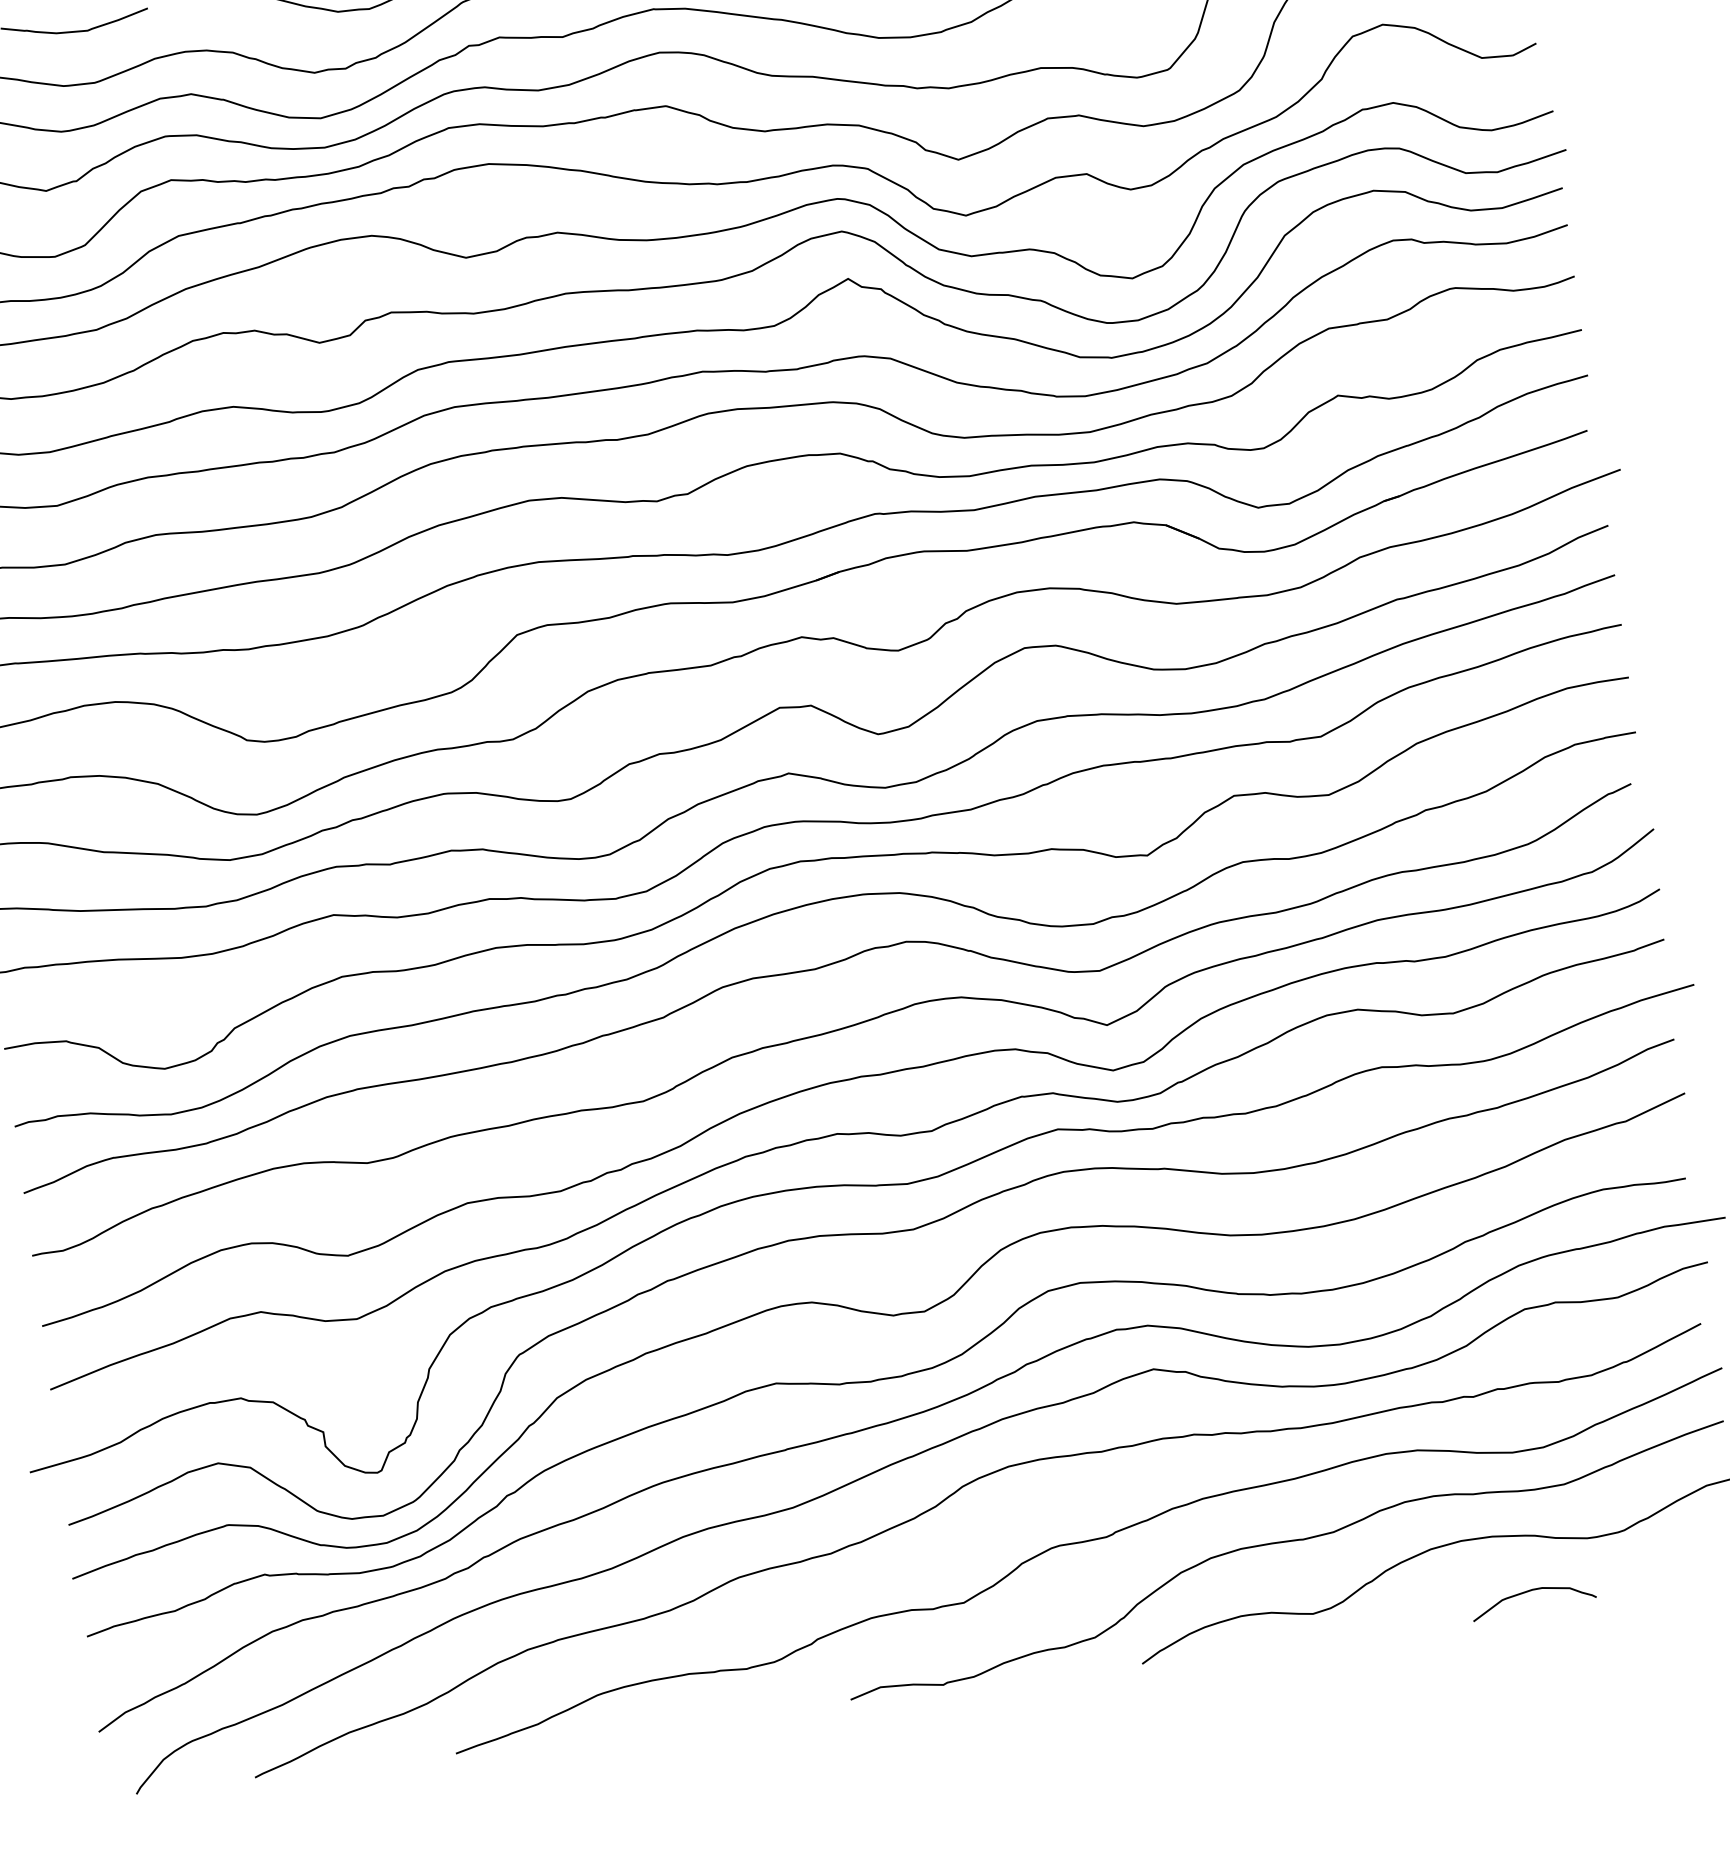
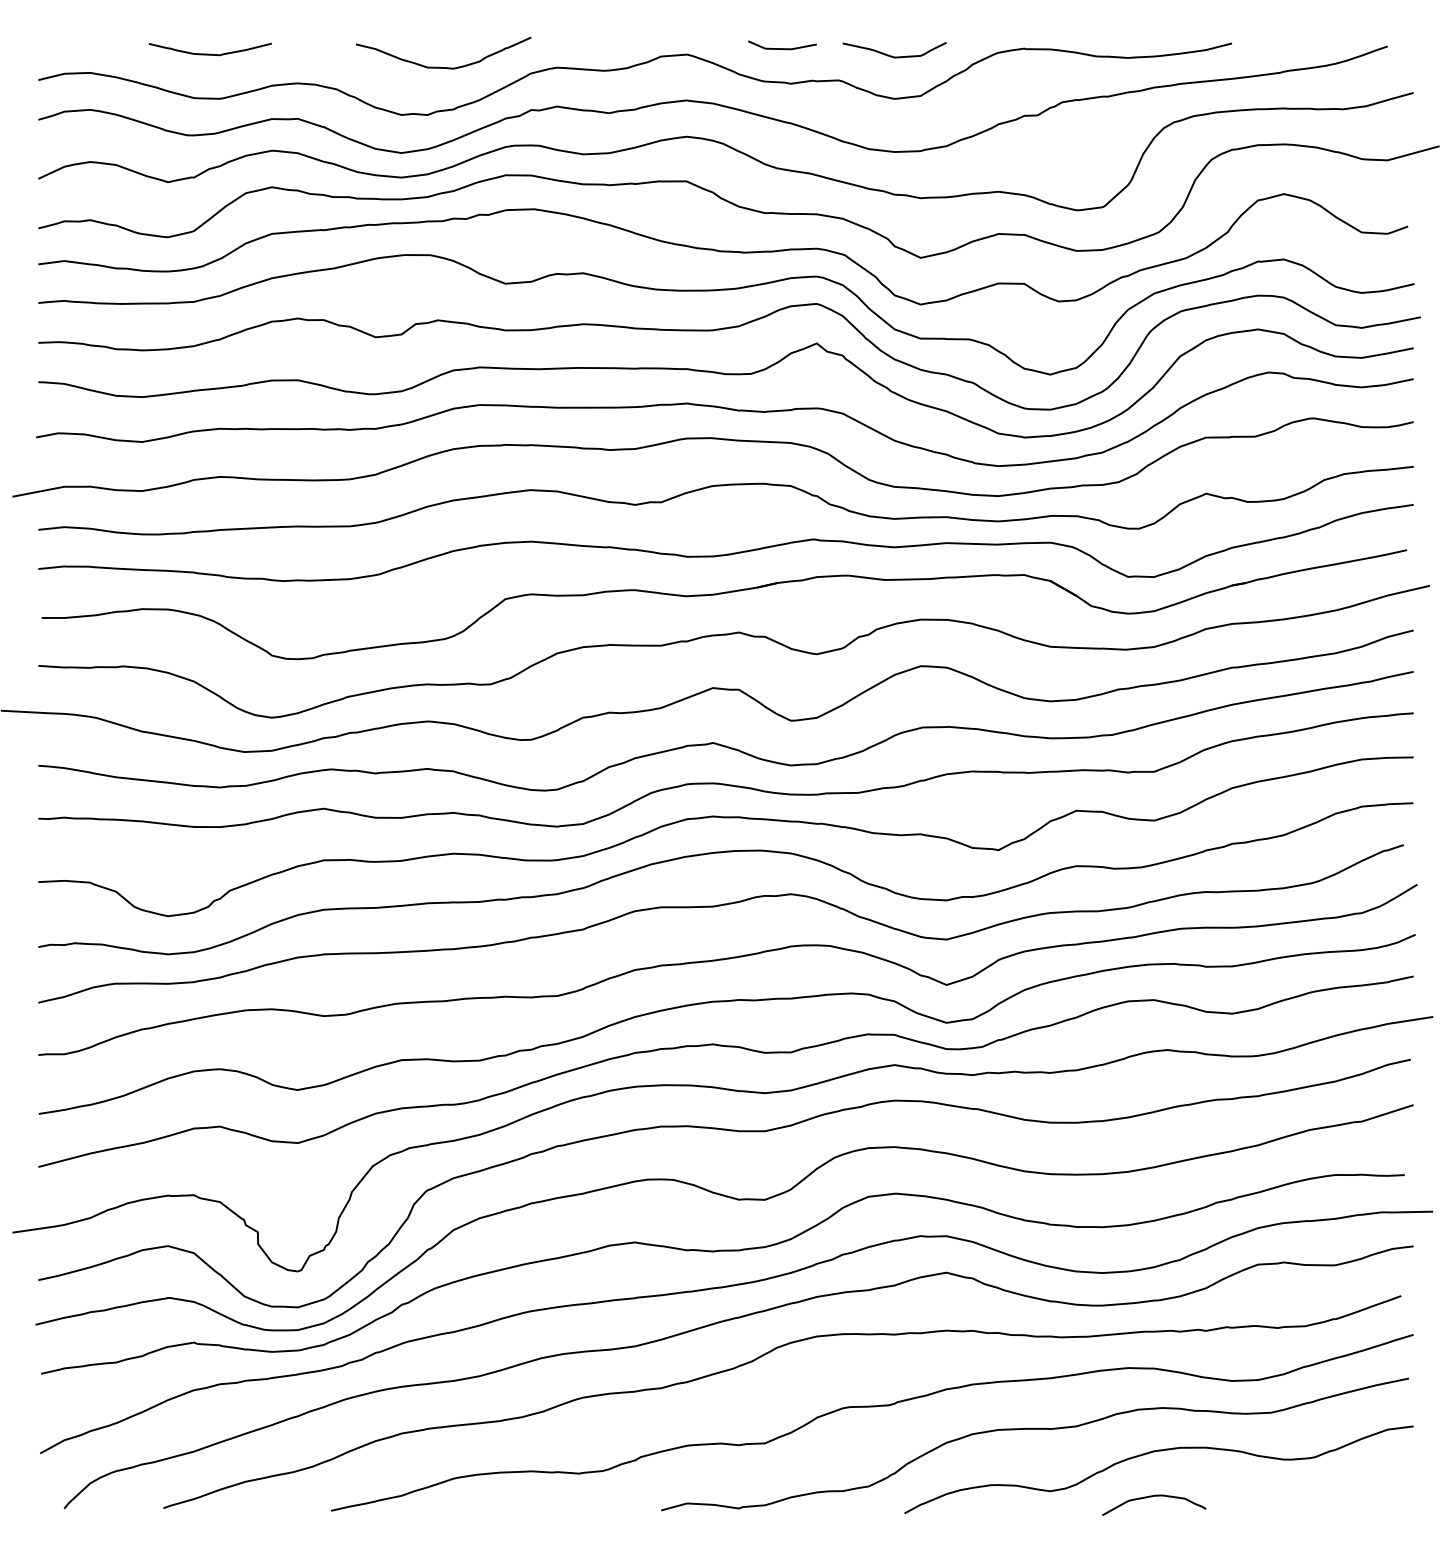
curve: (1530, 1592) -> (1152, 1497), moved

